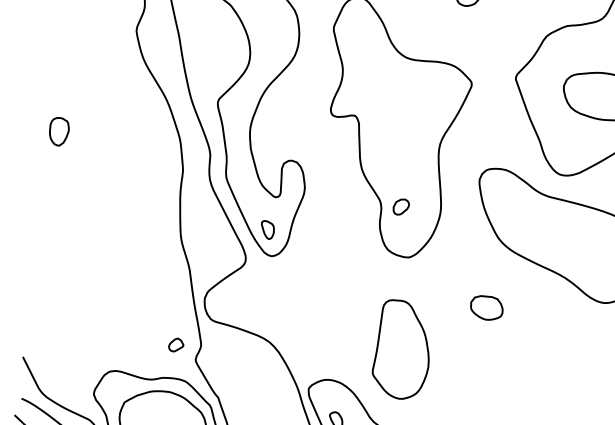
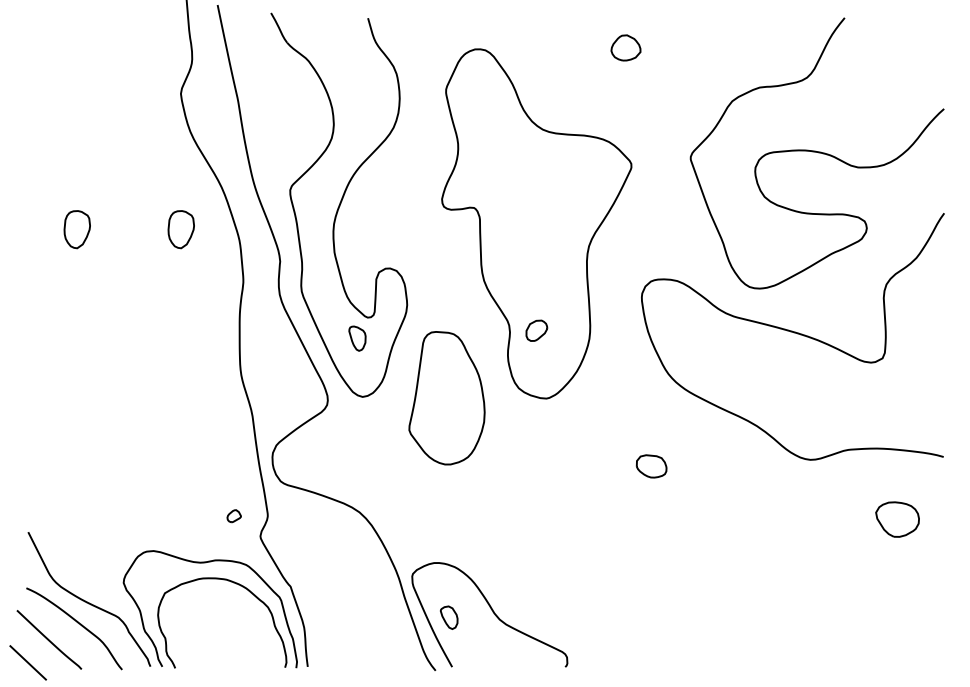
part: (136, 131) -> (180, 229), added
part: (267, 229) -> (357, 338), moved
part: (486, 308) -> (651, 466), size x0.7
part: (175, 344) -> (233, 515), size x0.7
part: (400, 349) -> (446, 398), moved

